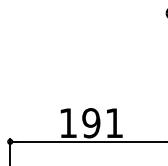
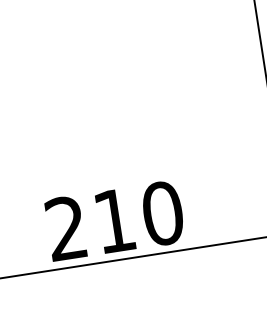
text: (91, 123) -> (115, 221), 191 -> 210

